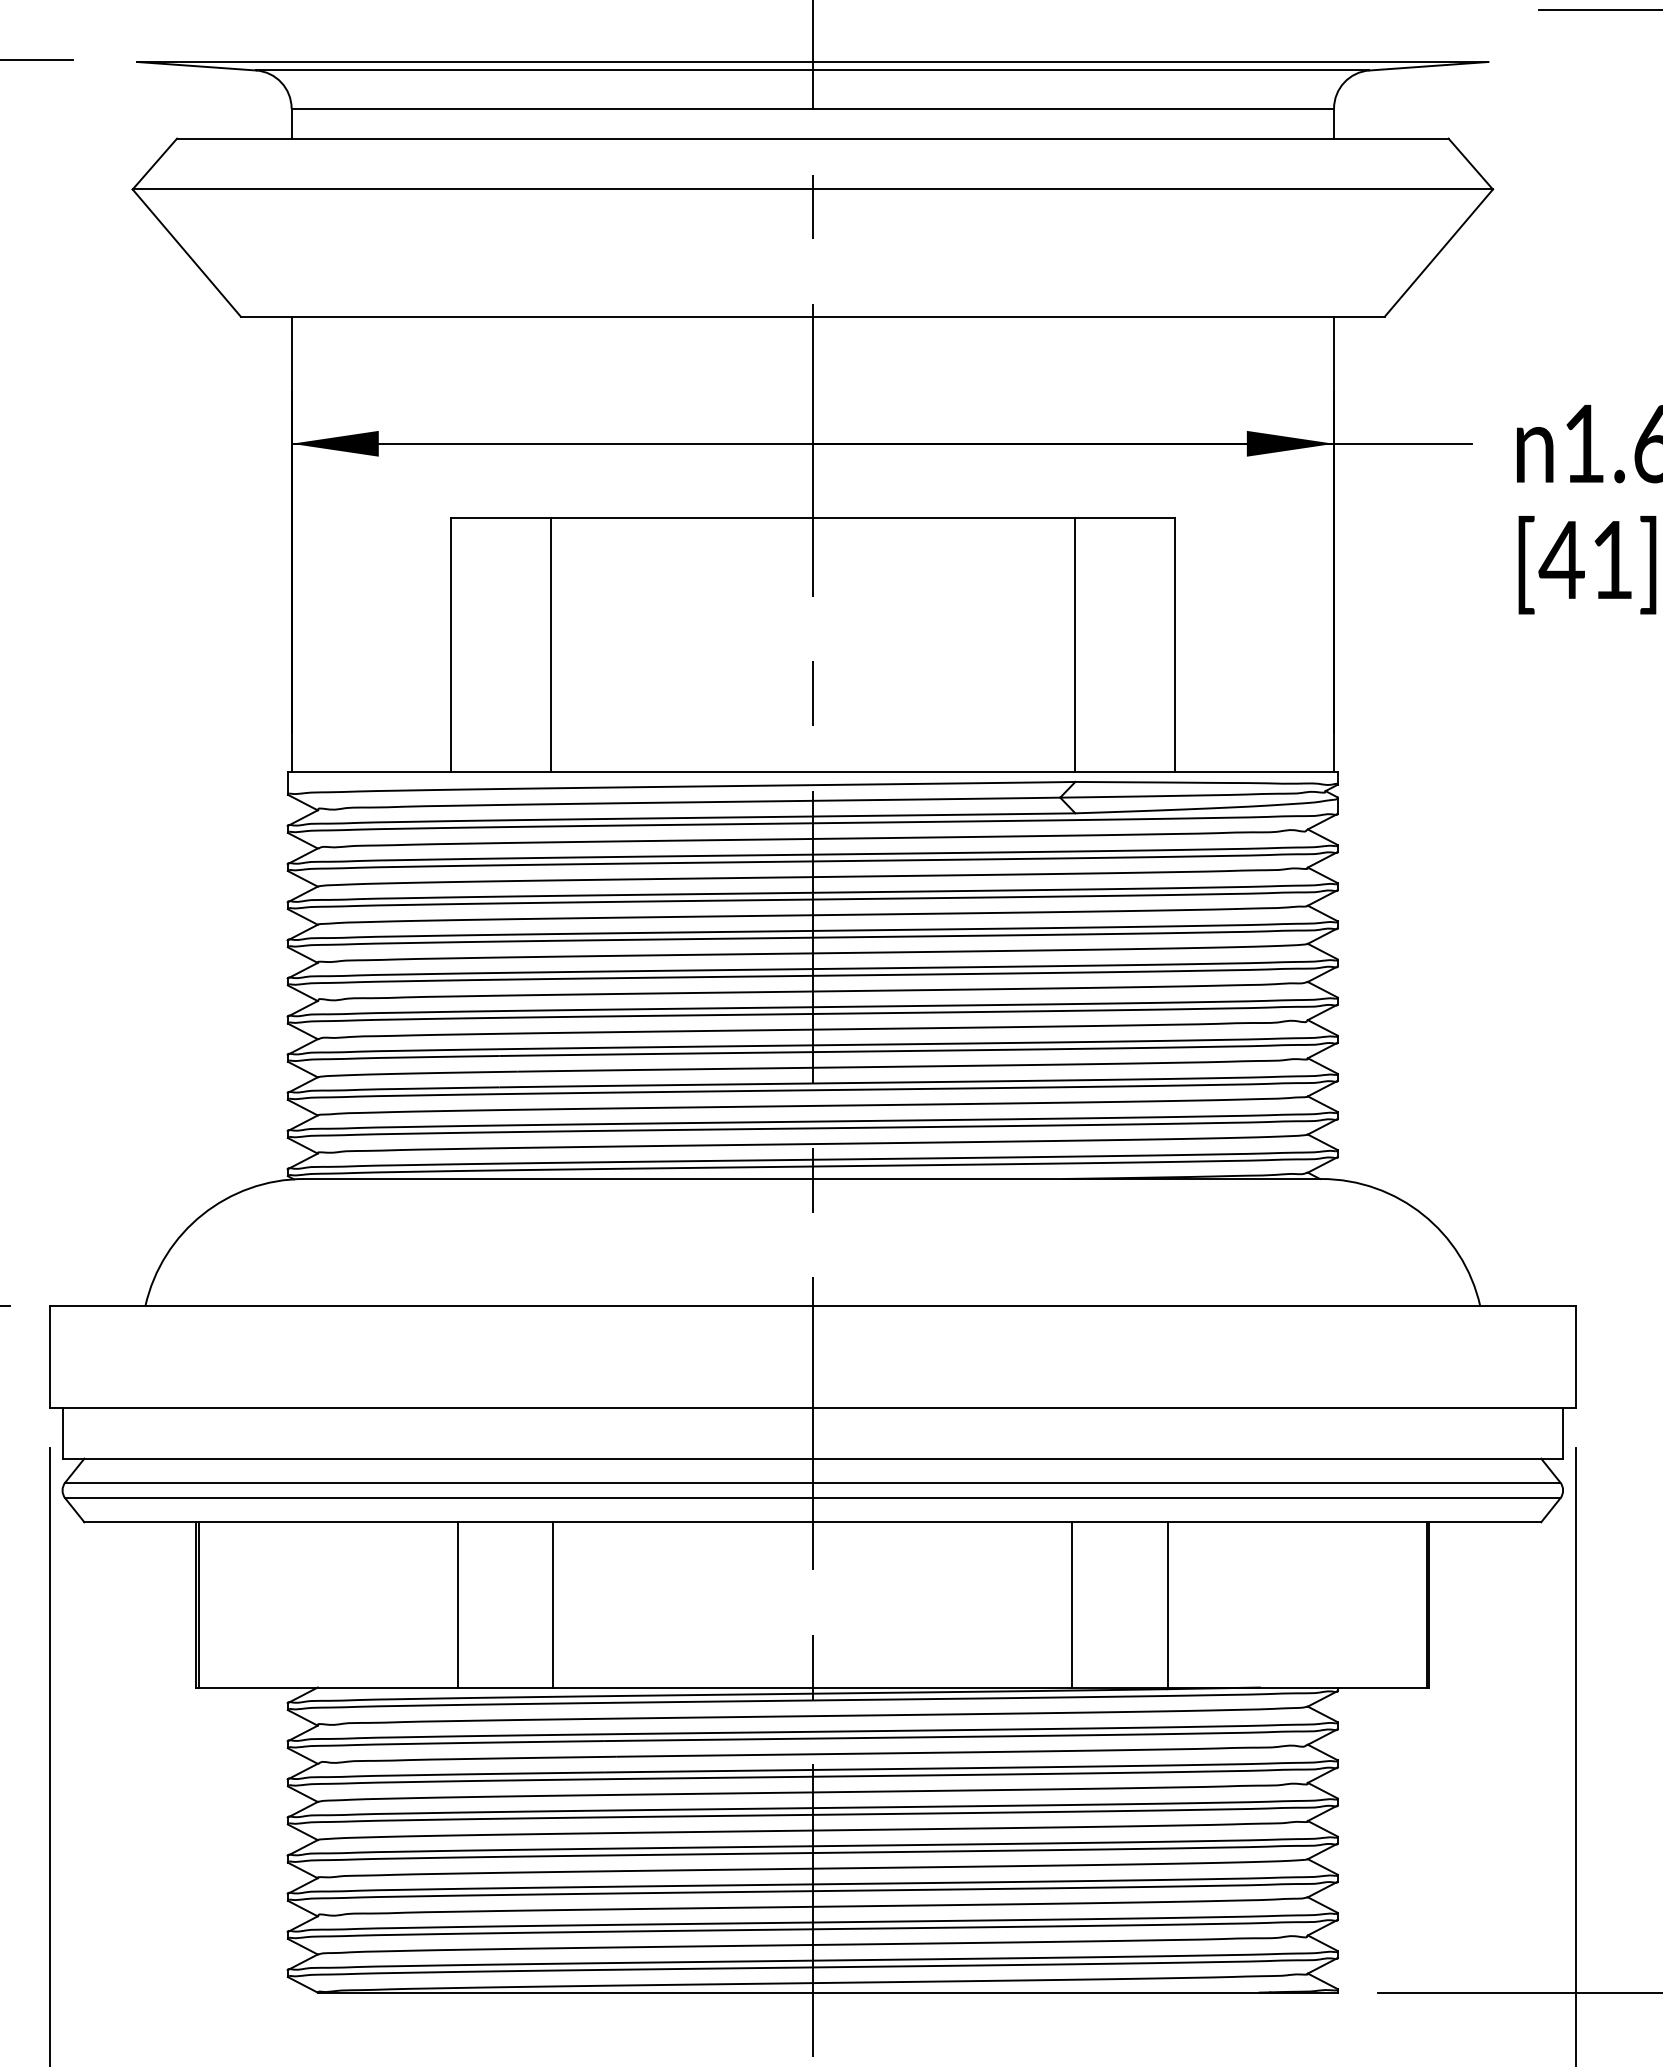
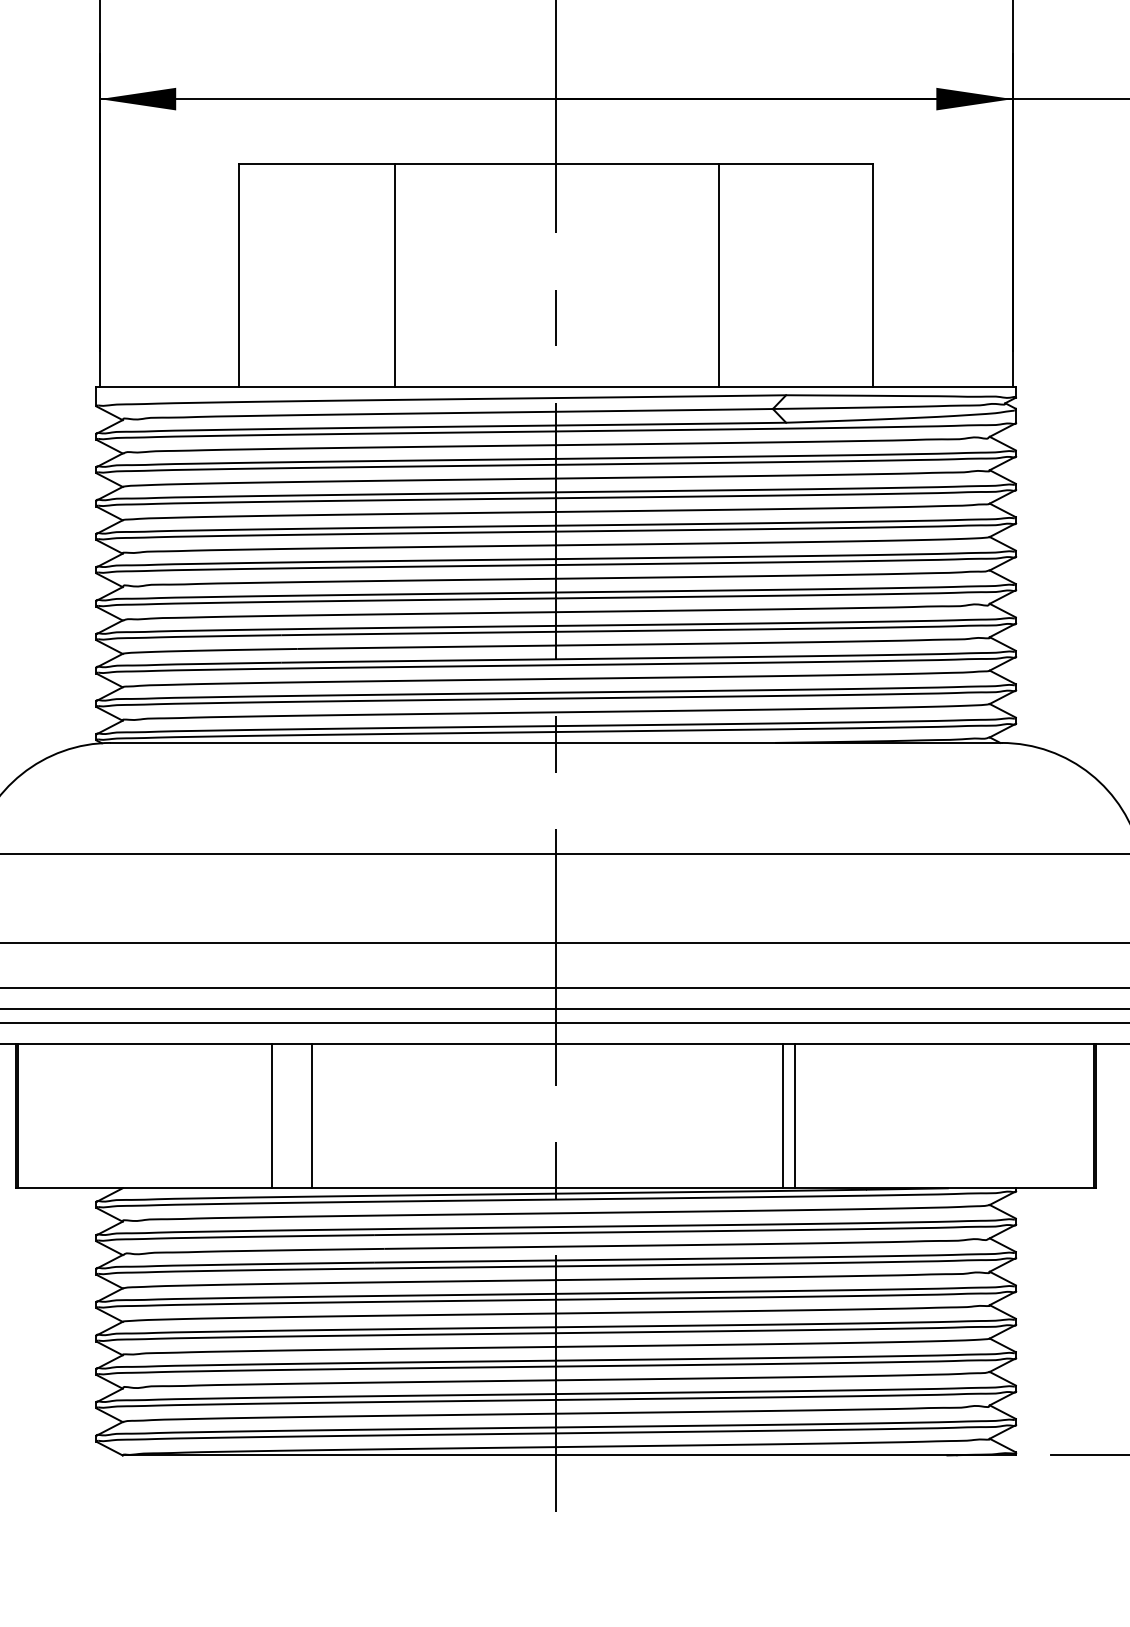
line: (550, 644) -> (394, 274), moved
line: (1075, 644) -> (718, 274), moved
line: (458, 1604) -> (312, 1115), moved
line: (553, 1604) -> (272, 1115), moved
line: (1167, 1604) -> (795, 1115), moved

